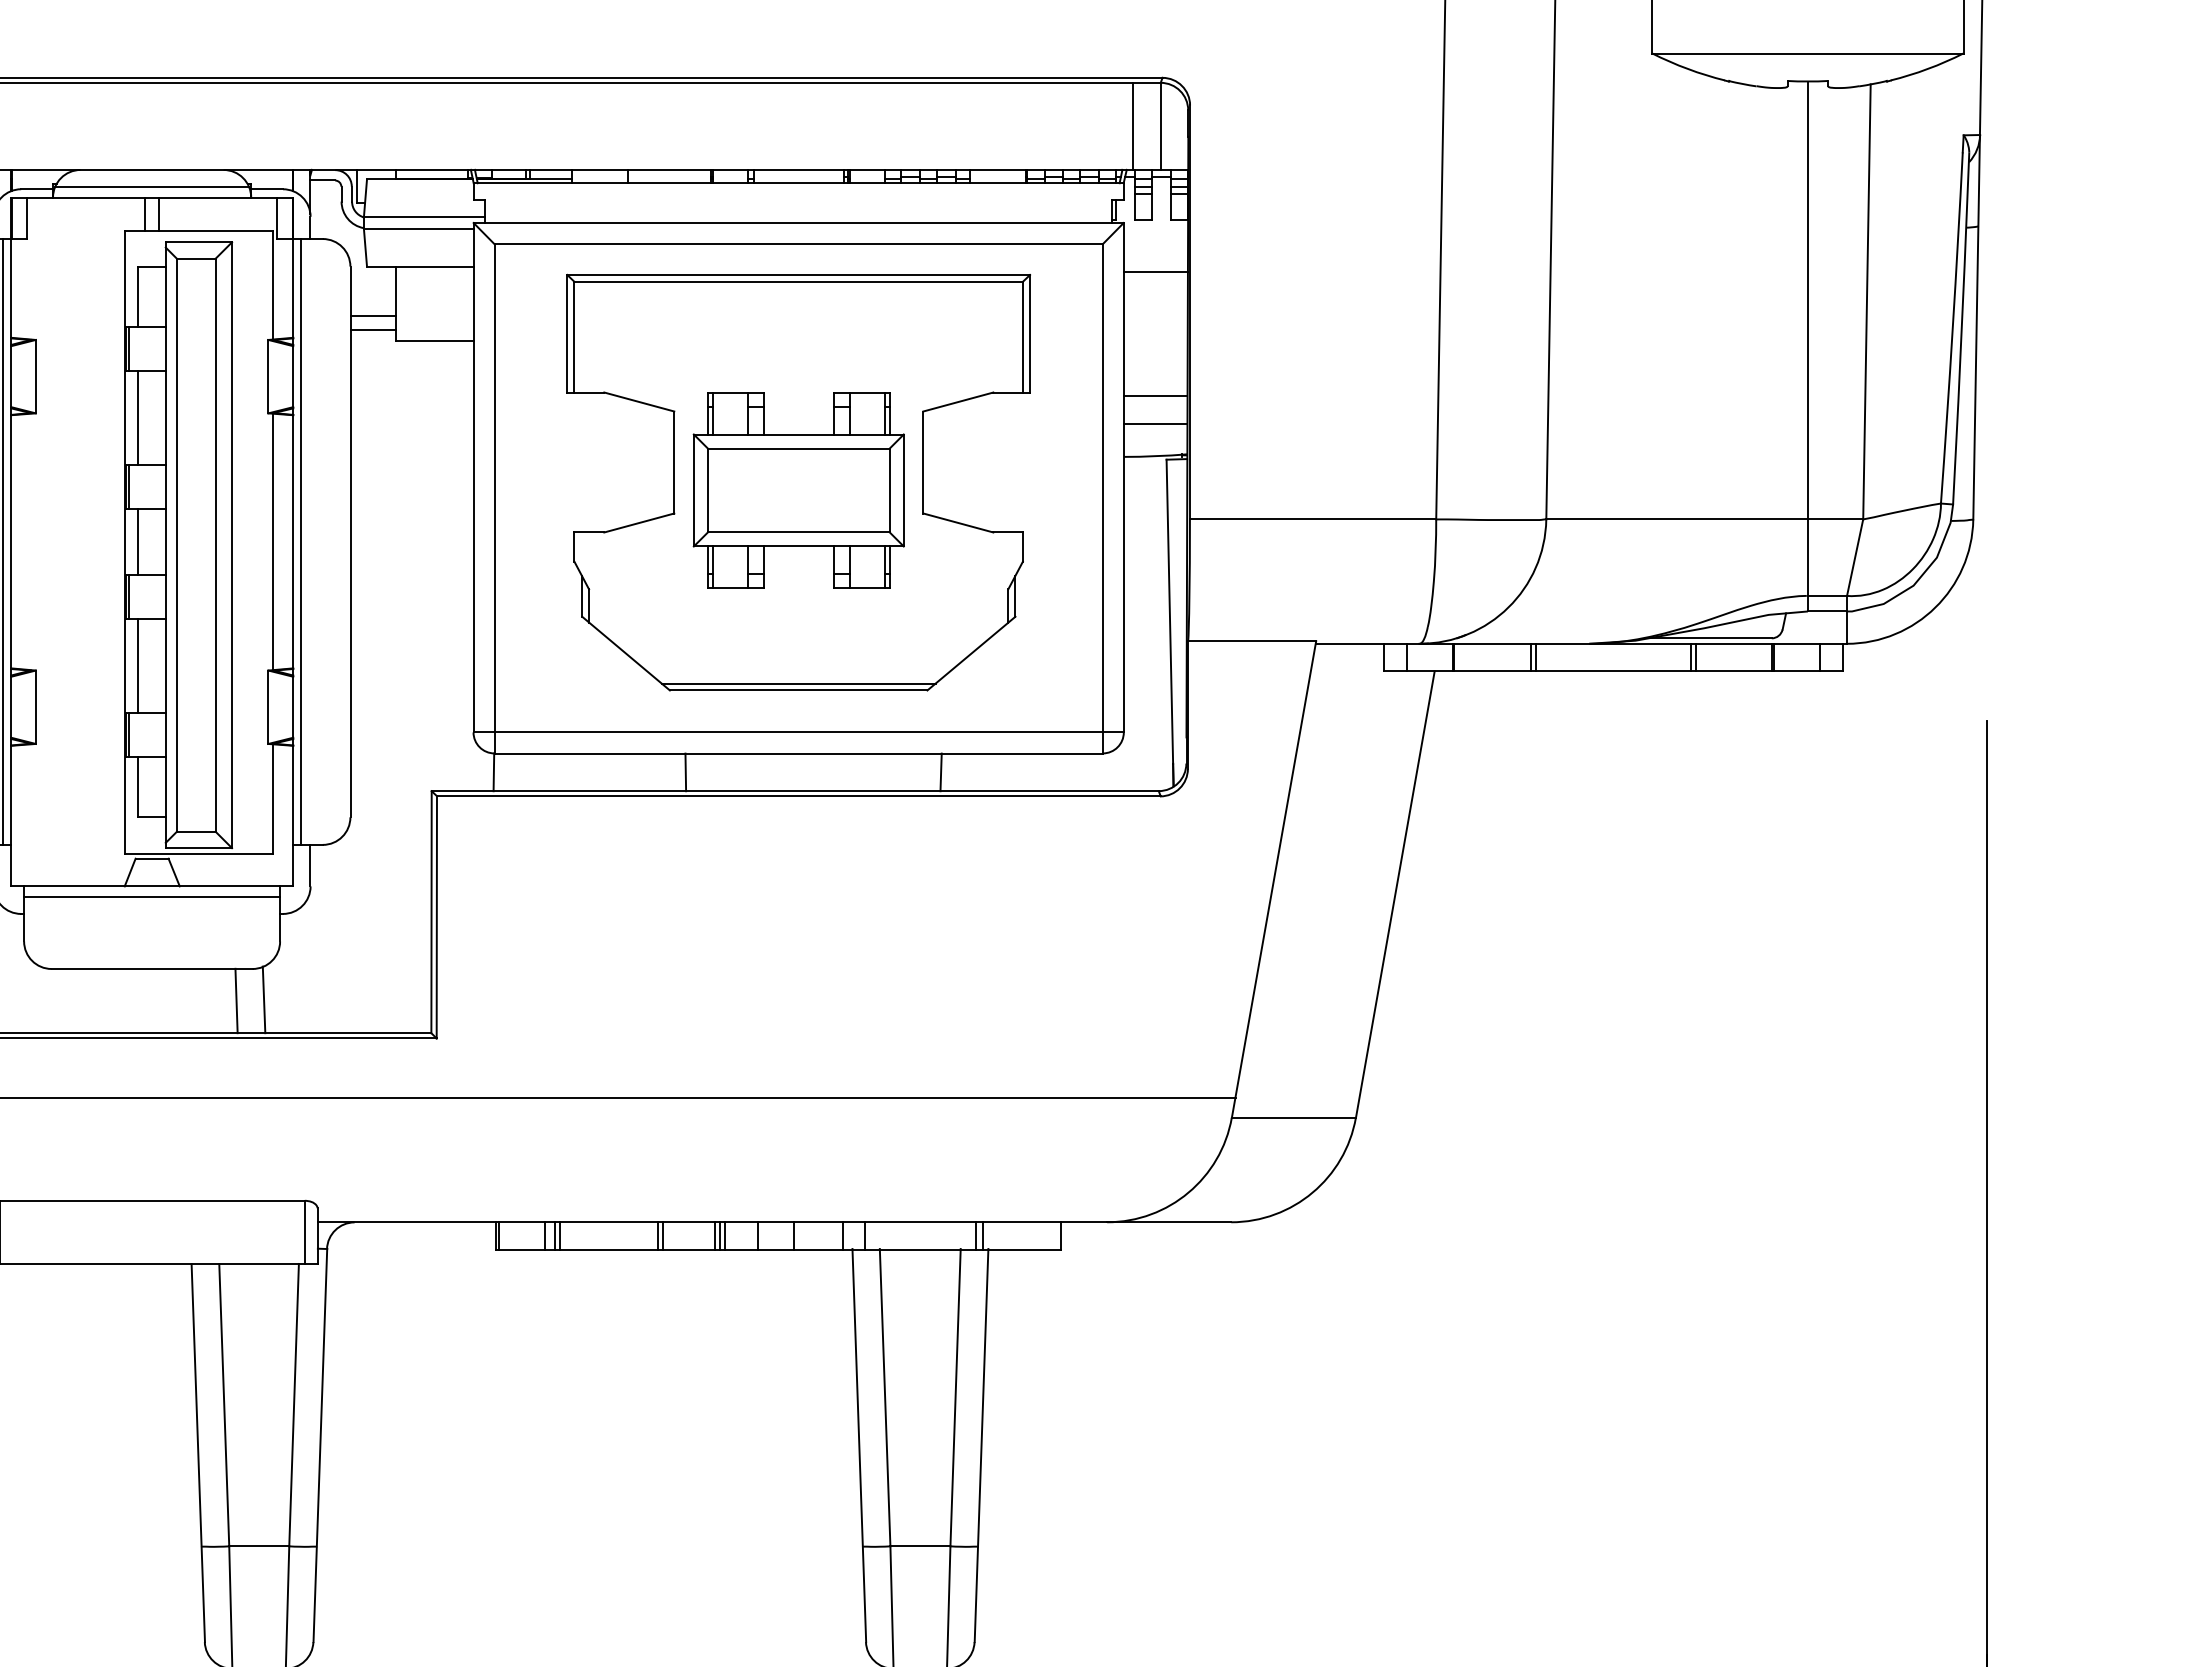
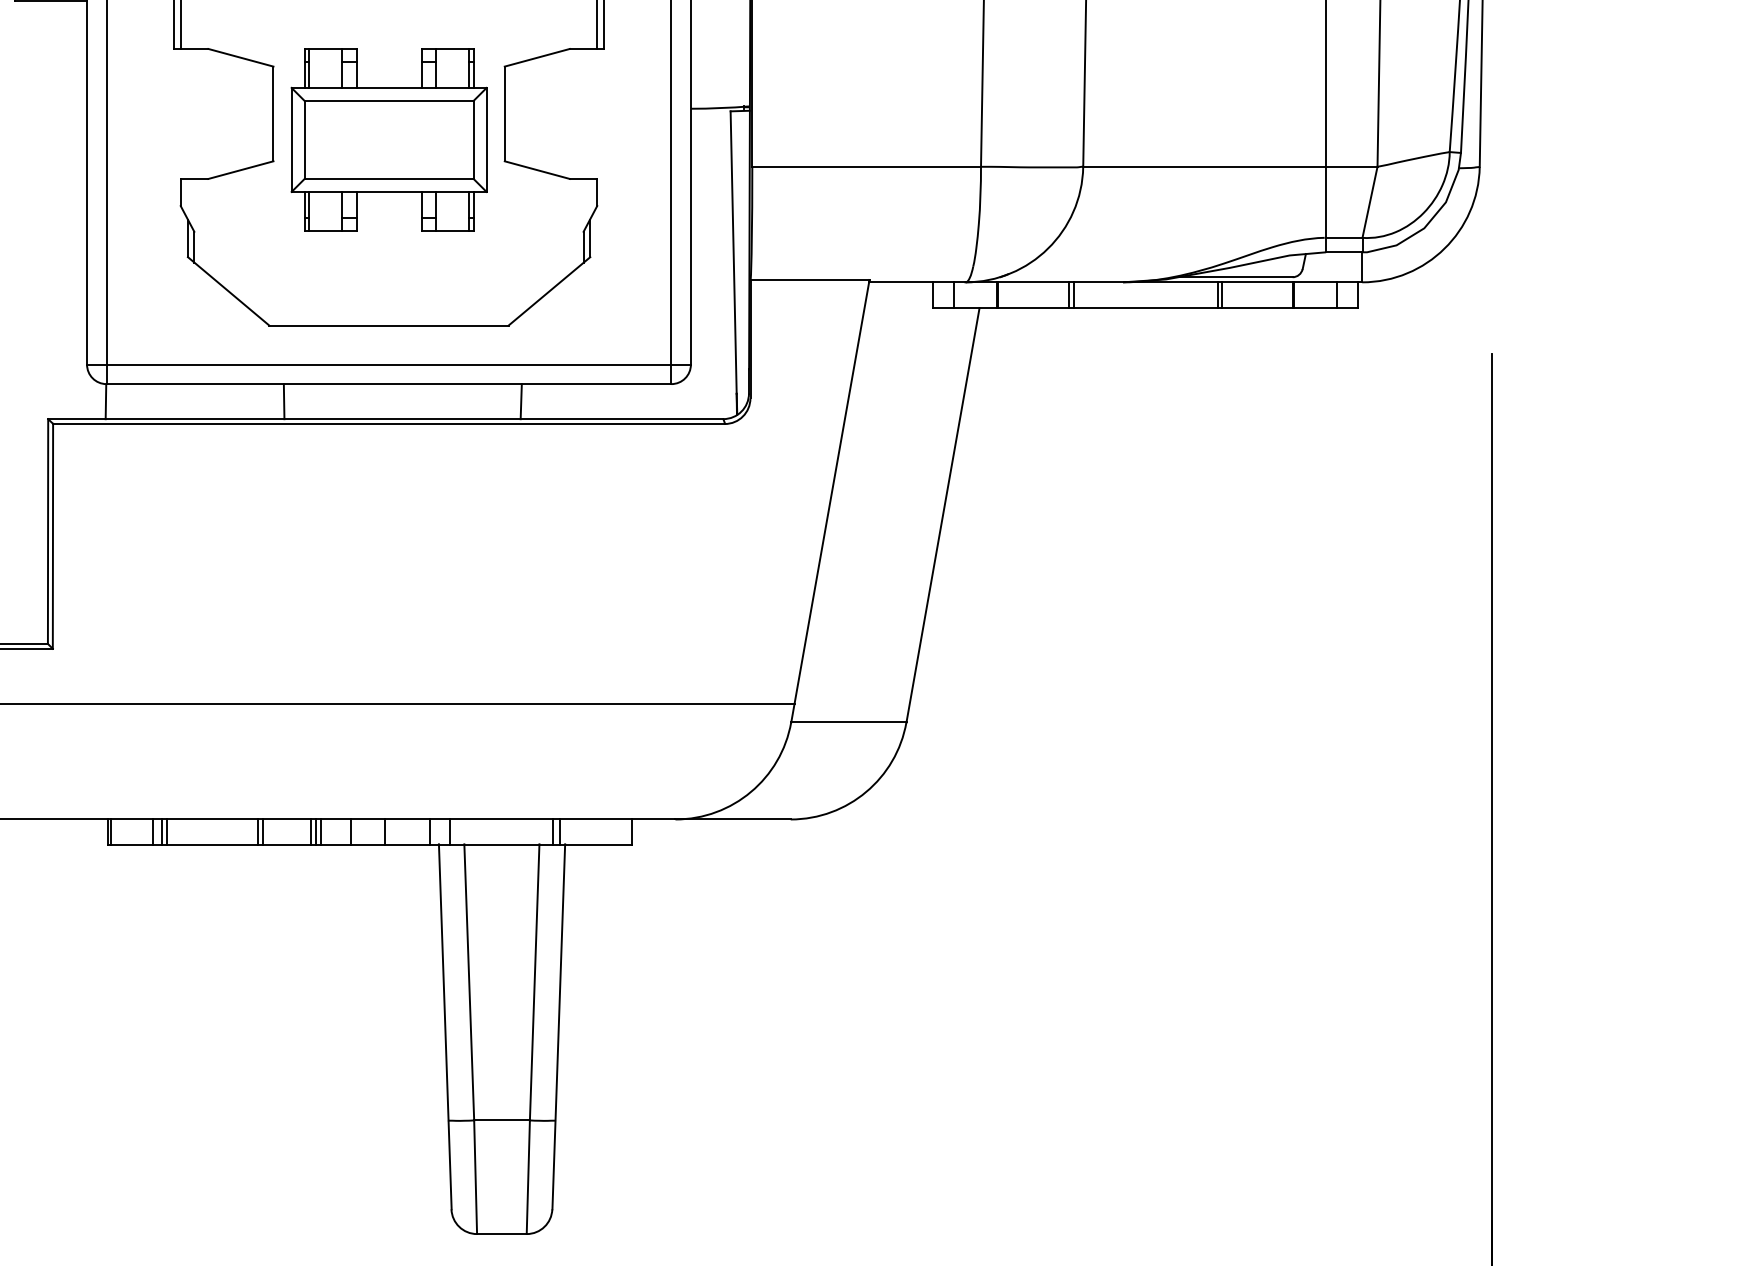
line: (1155, 395) -> (720, 51), removed
line: (1155, 424) -> (720, 78), removed
line: (798, 683) -> (388, 319), removed

